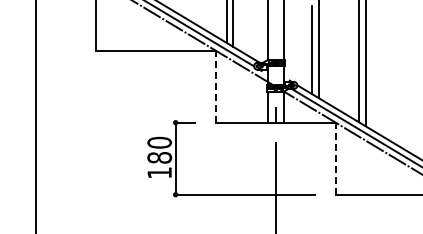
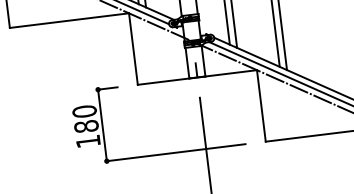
line: (215, 86) -> (133, 48), dashed -> solid
line: (335, 158) -> (261, 105), dashed -> solid

